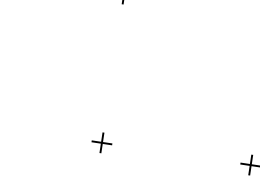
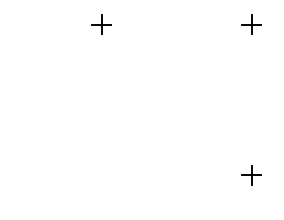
part: (101, 143) -> (101, 175), removed

